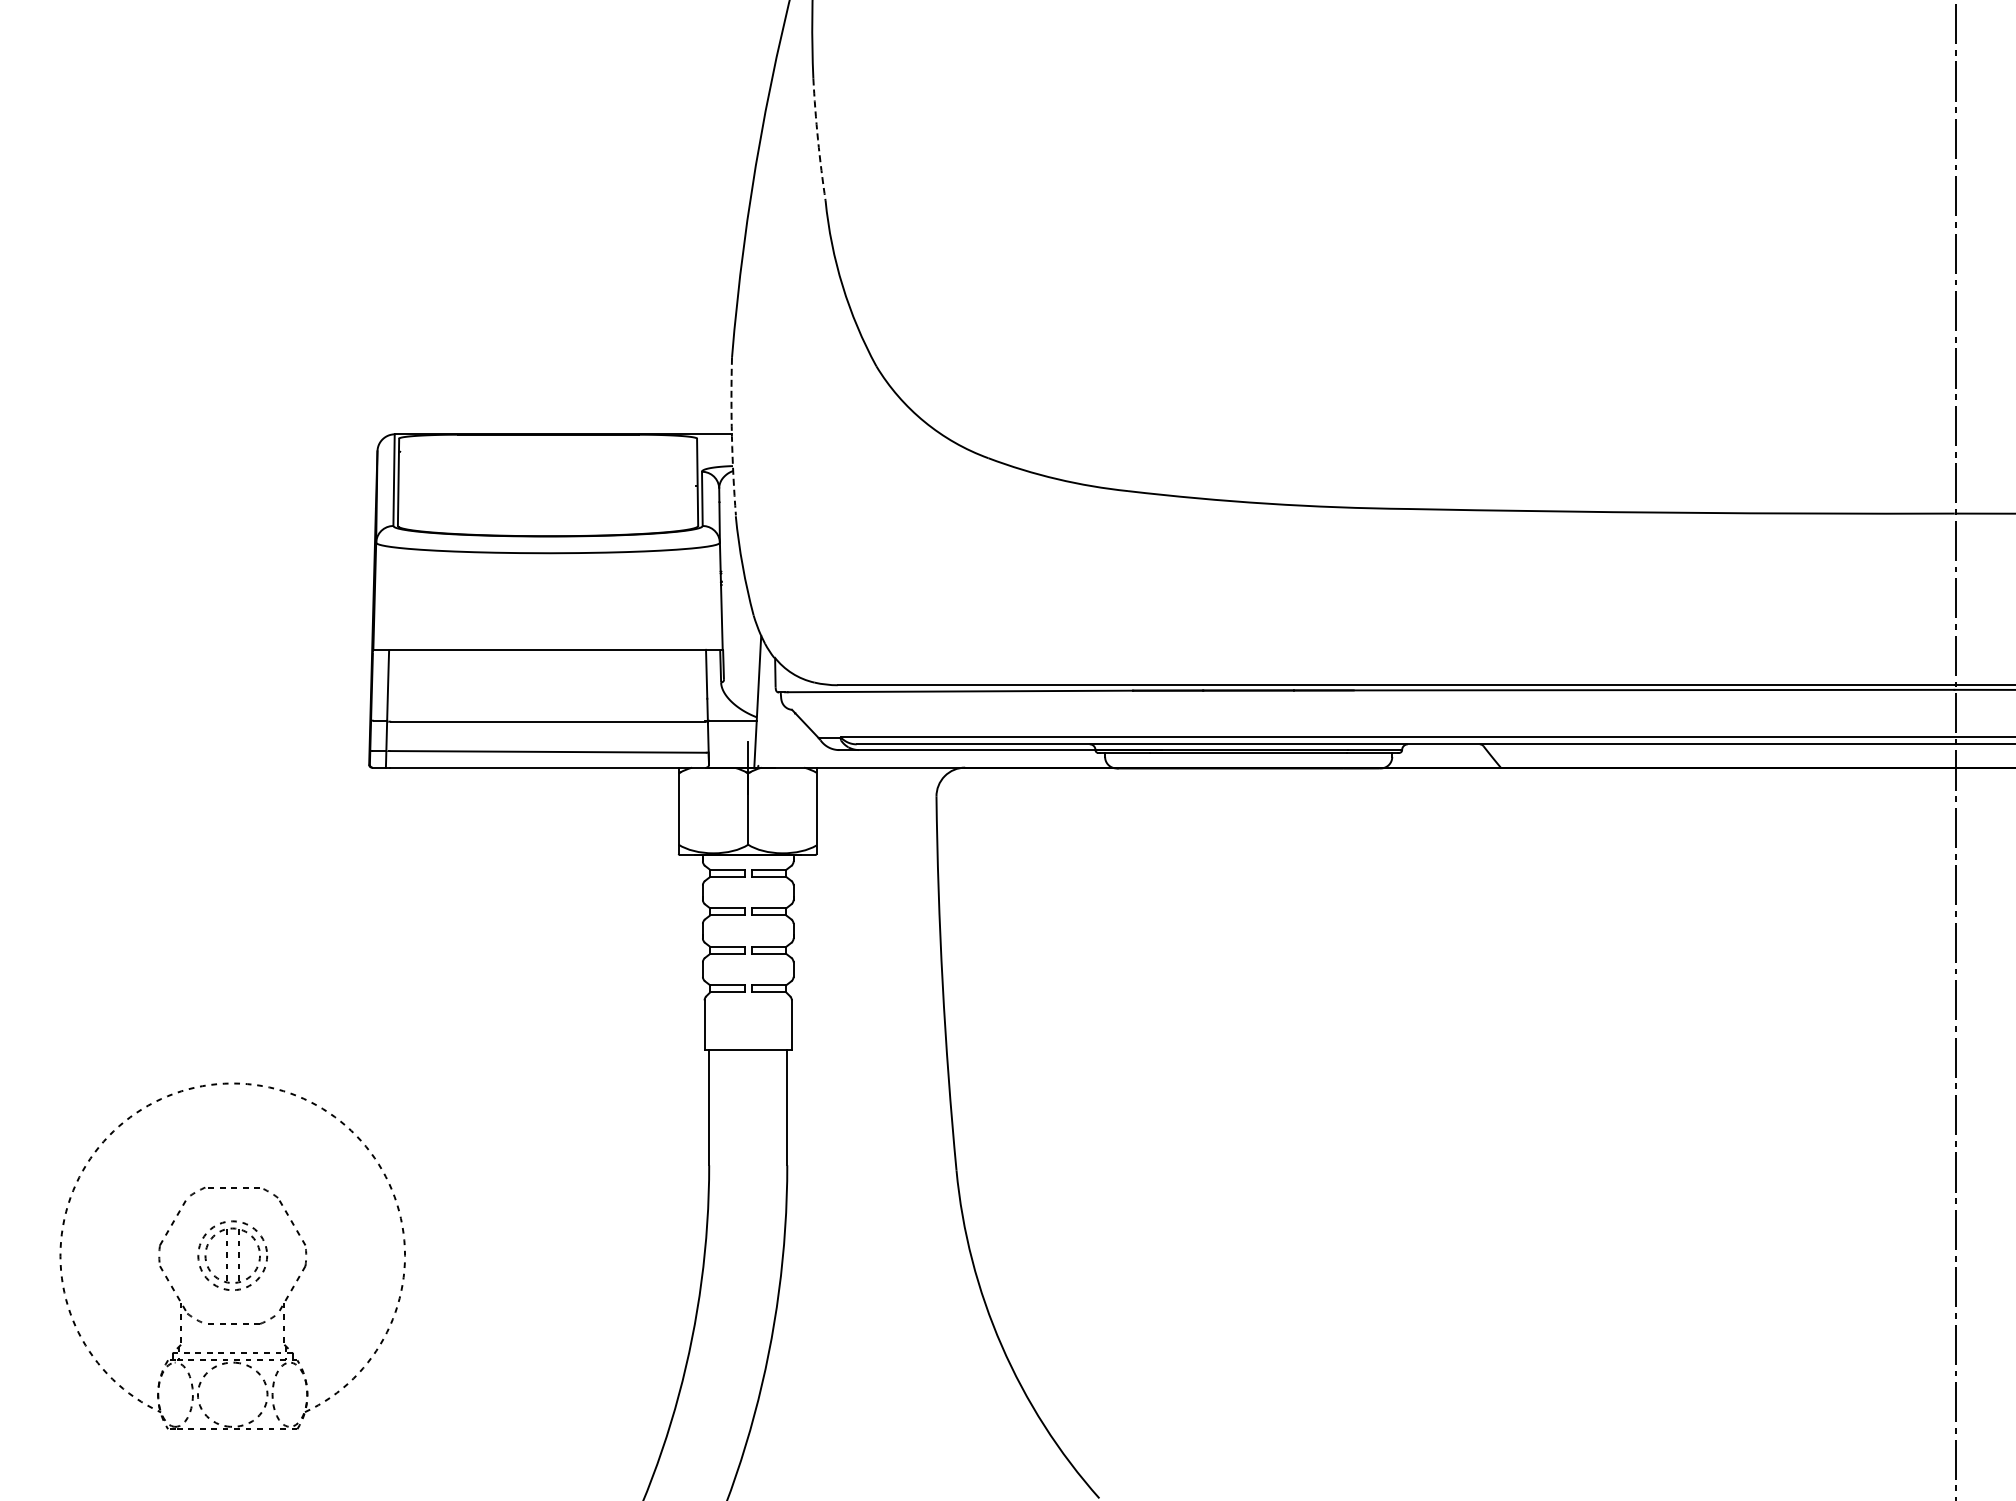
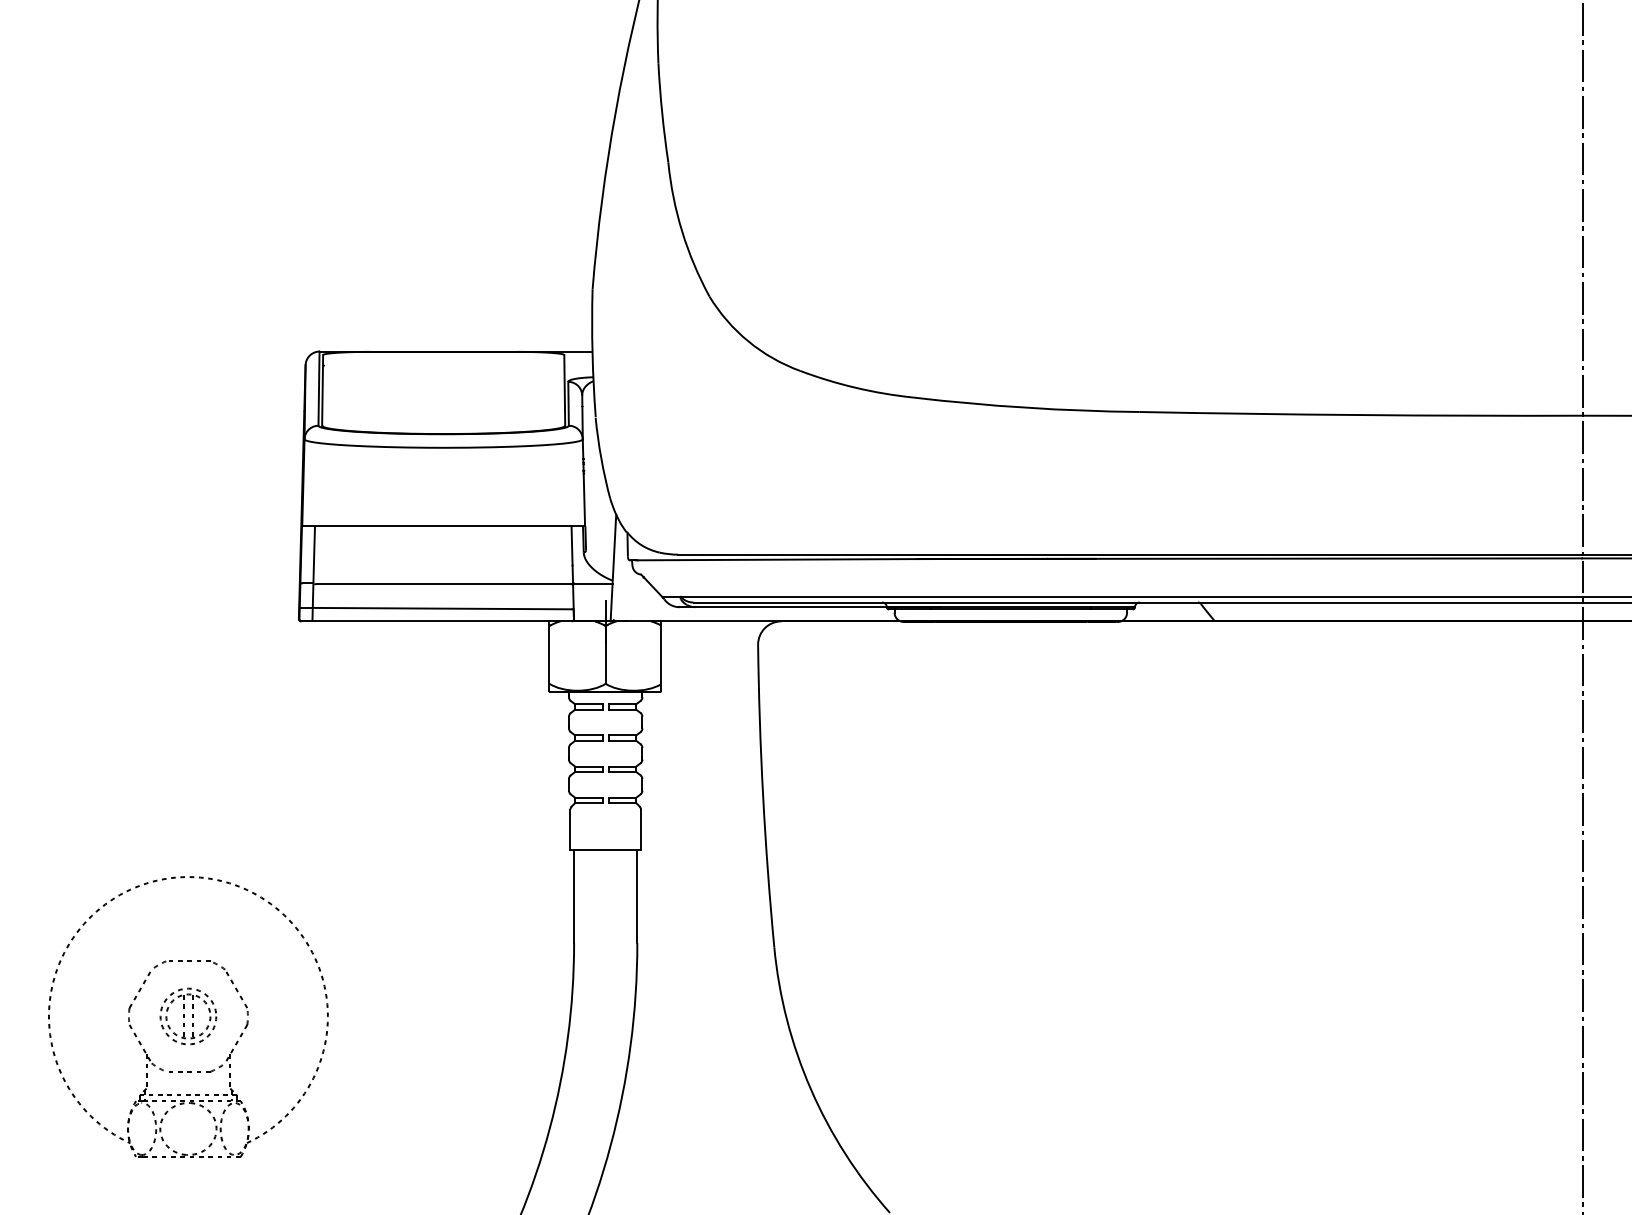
arc: (818, 139) -> (662, 112), dashed -> solid
arc: (731, 436) -> (592, 353), dashed -> solid

